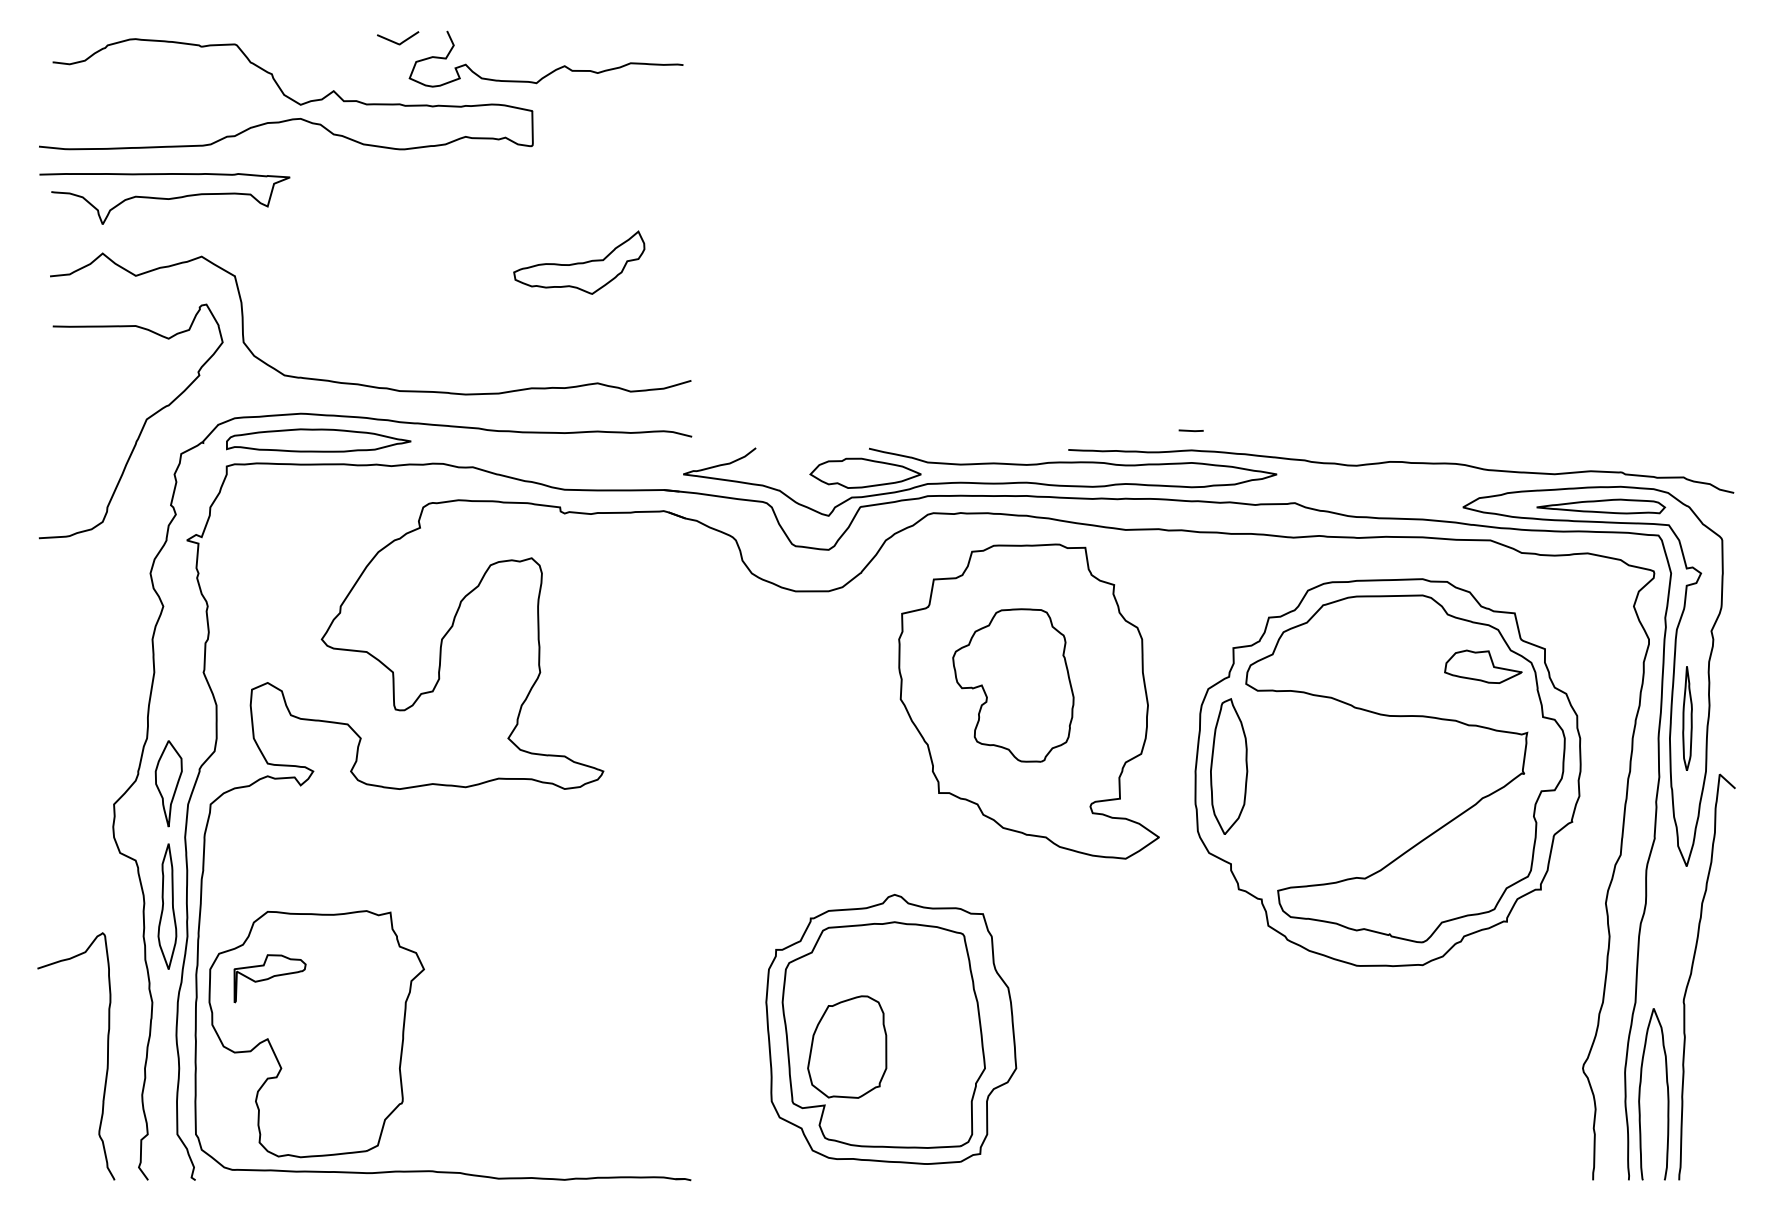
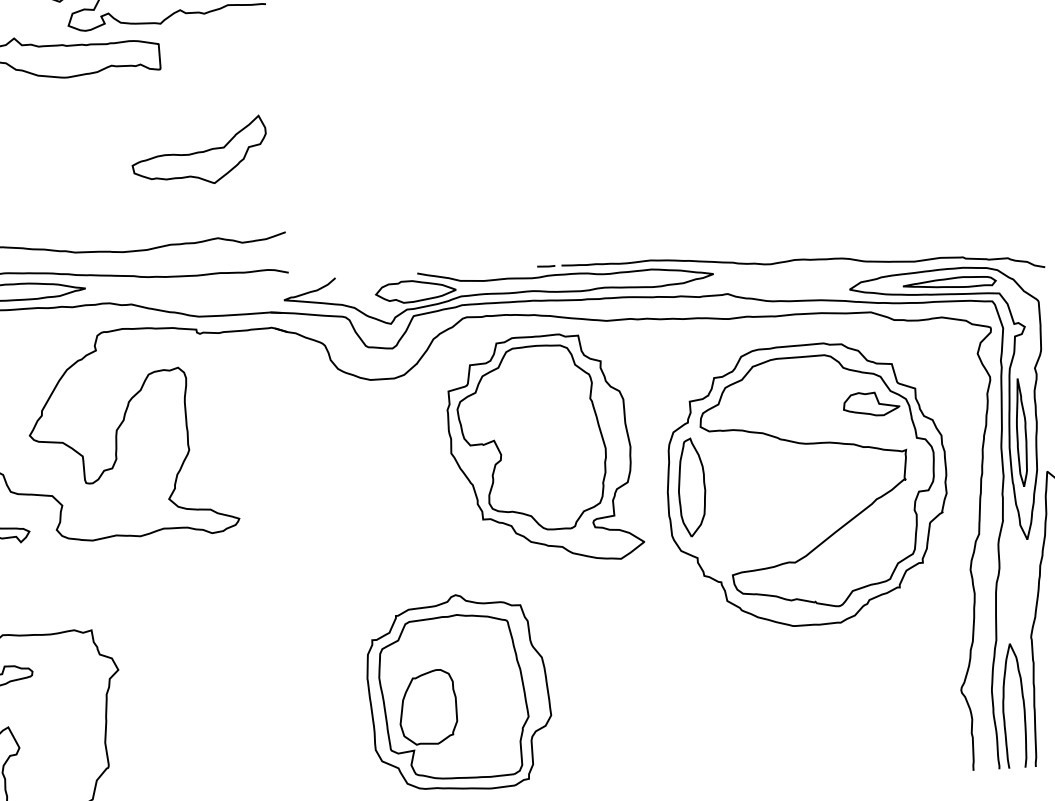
part: (579, 262) -> (199, 151), size x1.43
line: (1190, 430) -> (545, 266), moved
part: (1013, 685) -> (532, 438), size x1.67
part: (1687, 718) -> (1021, 432), size x1.43

